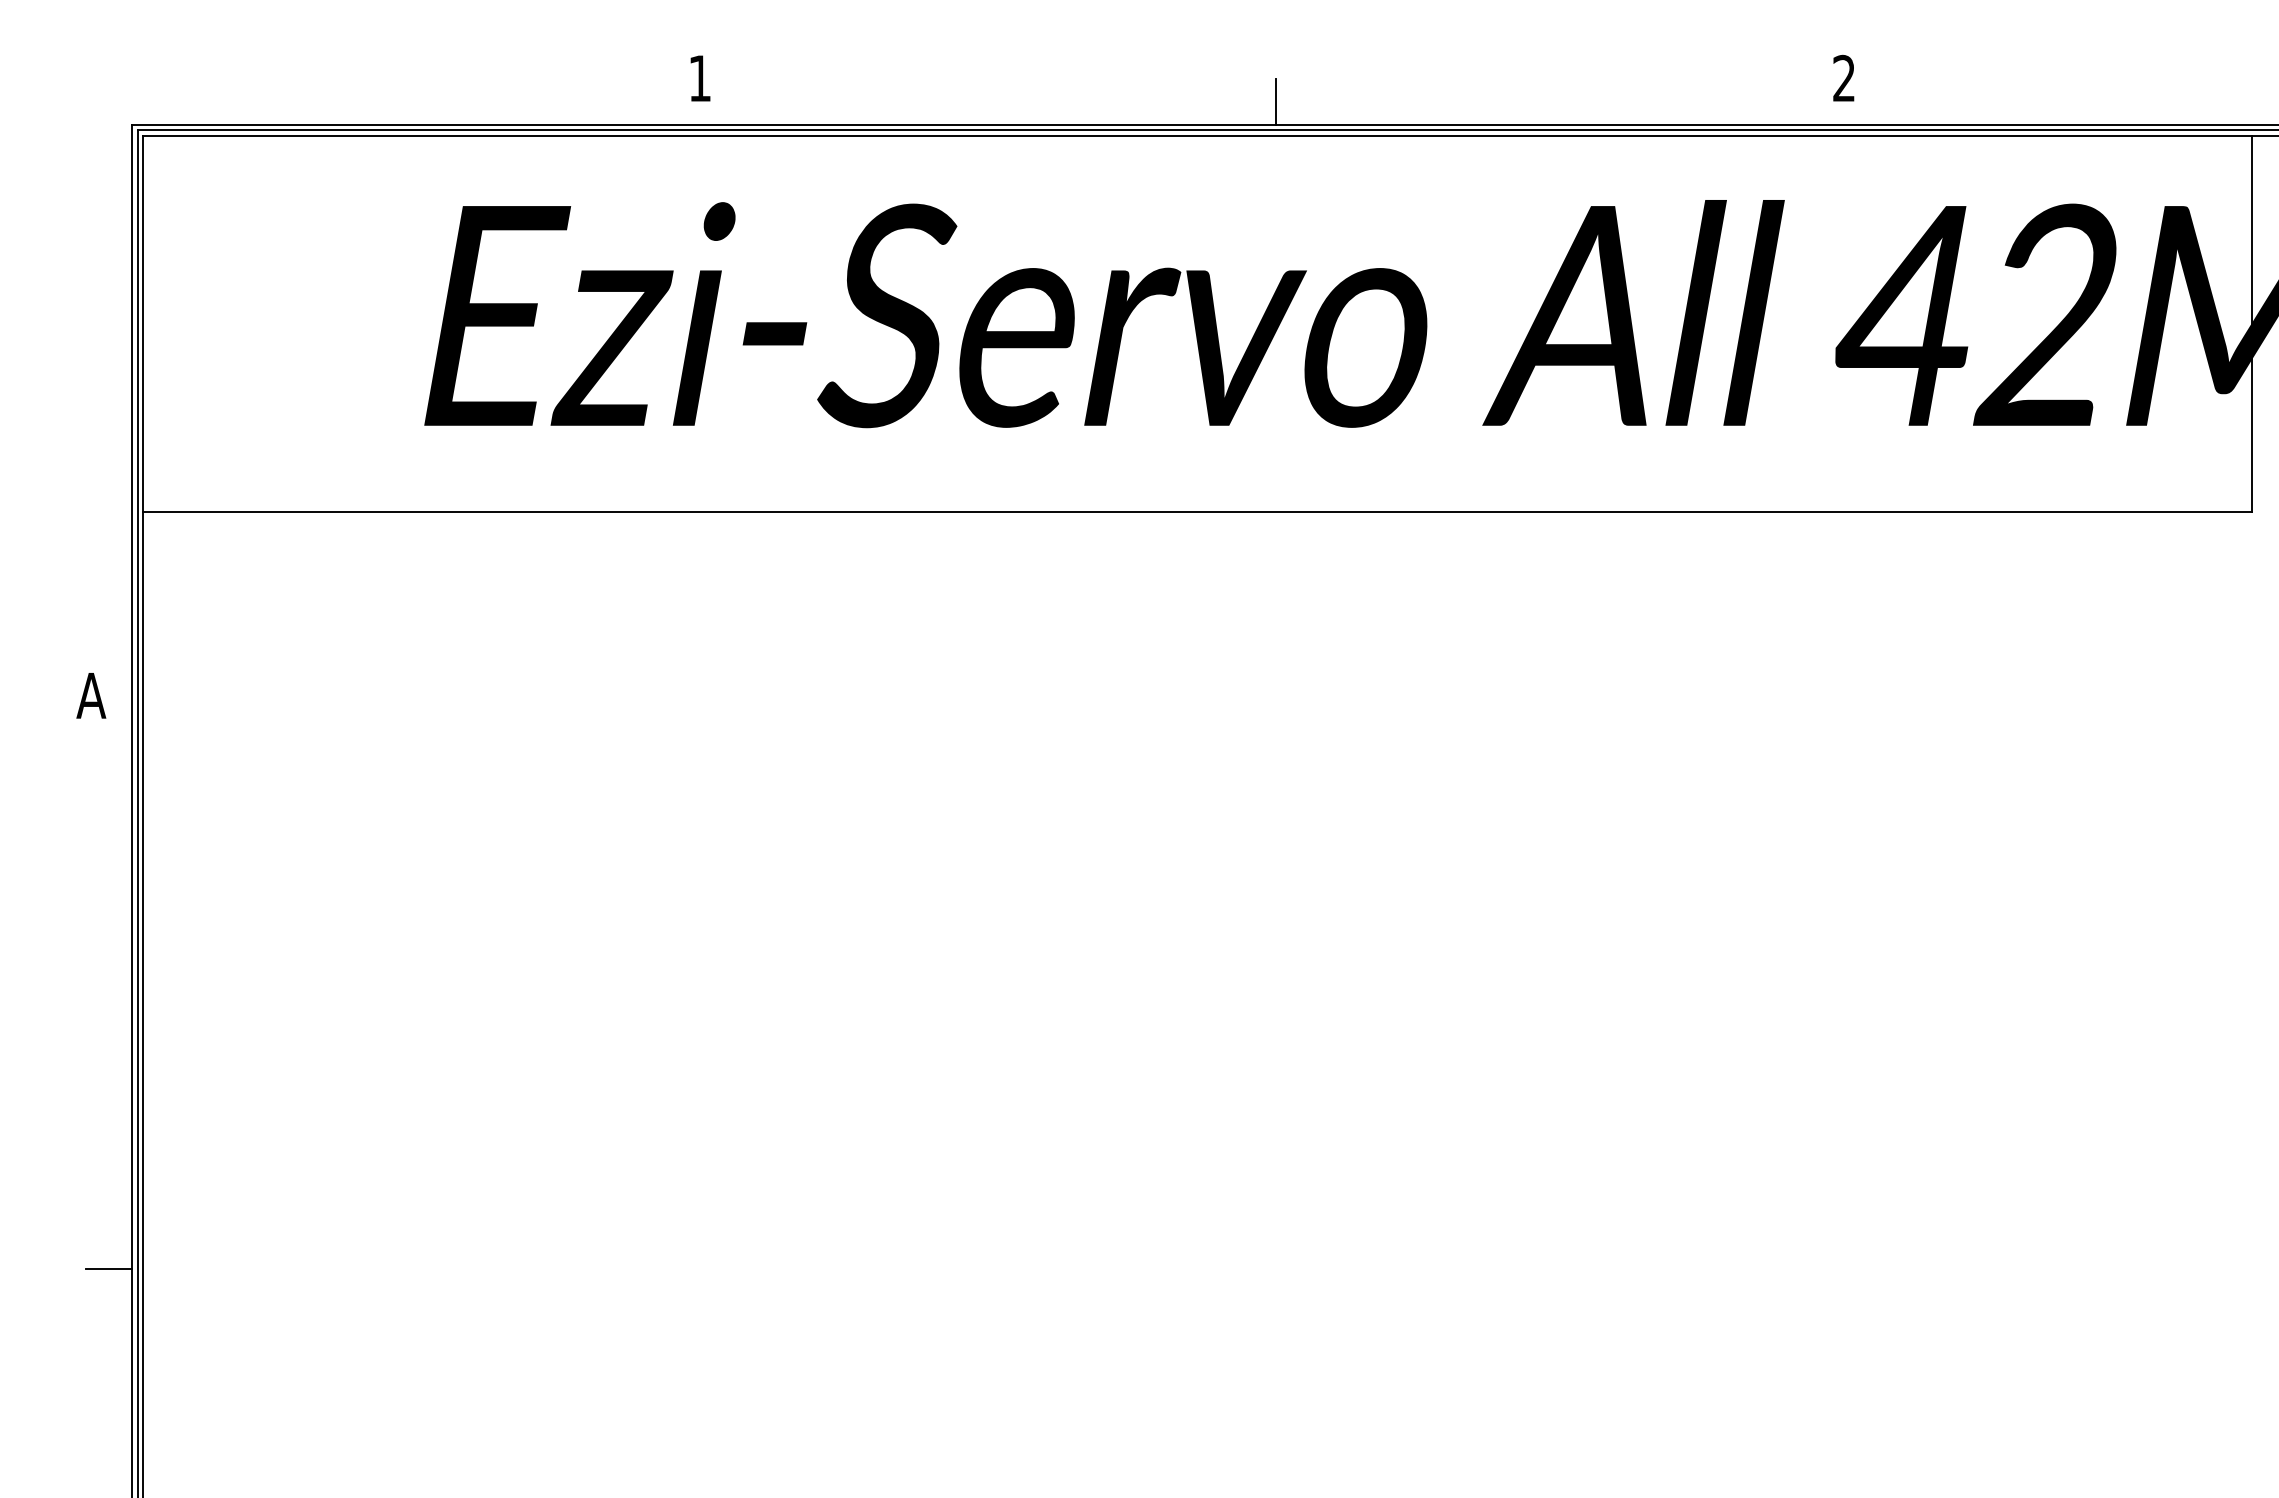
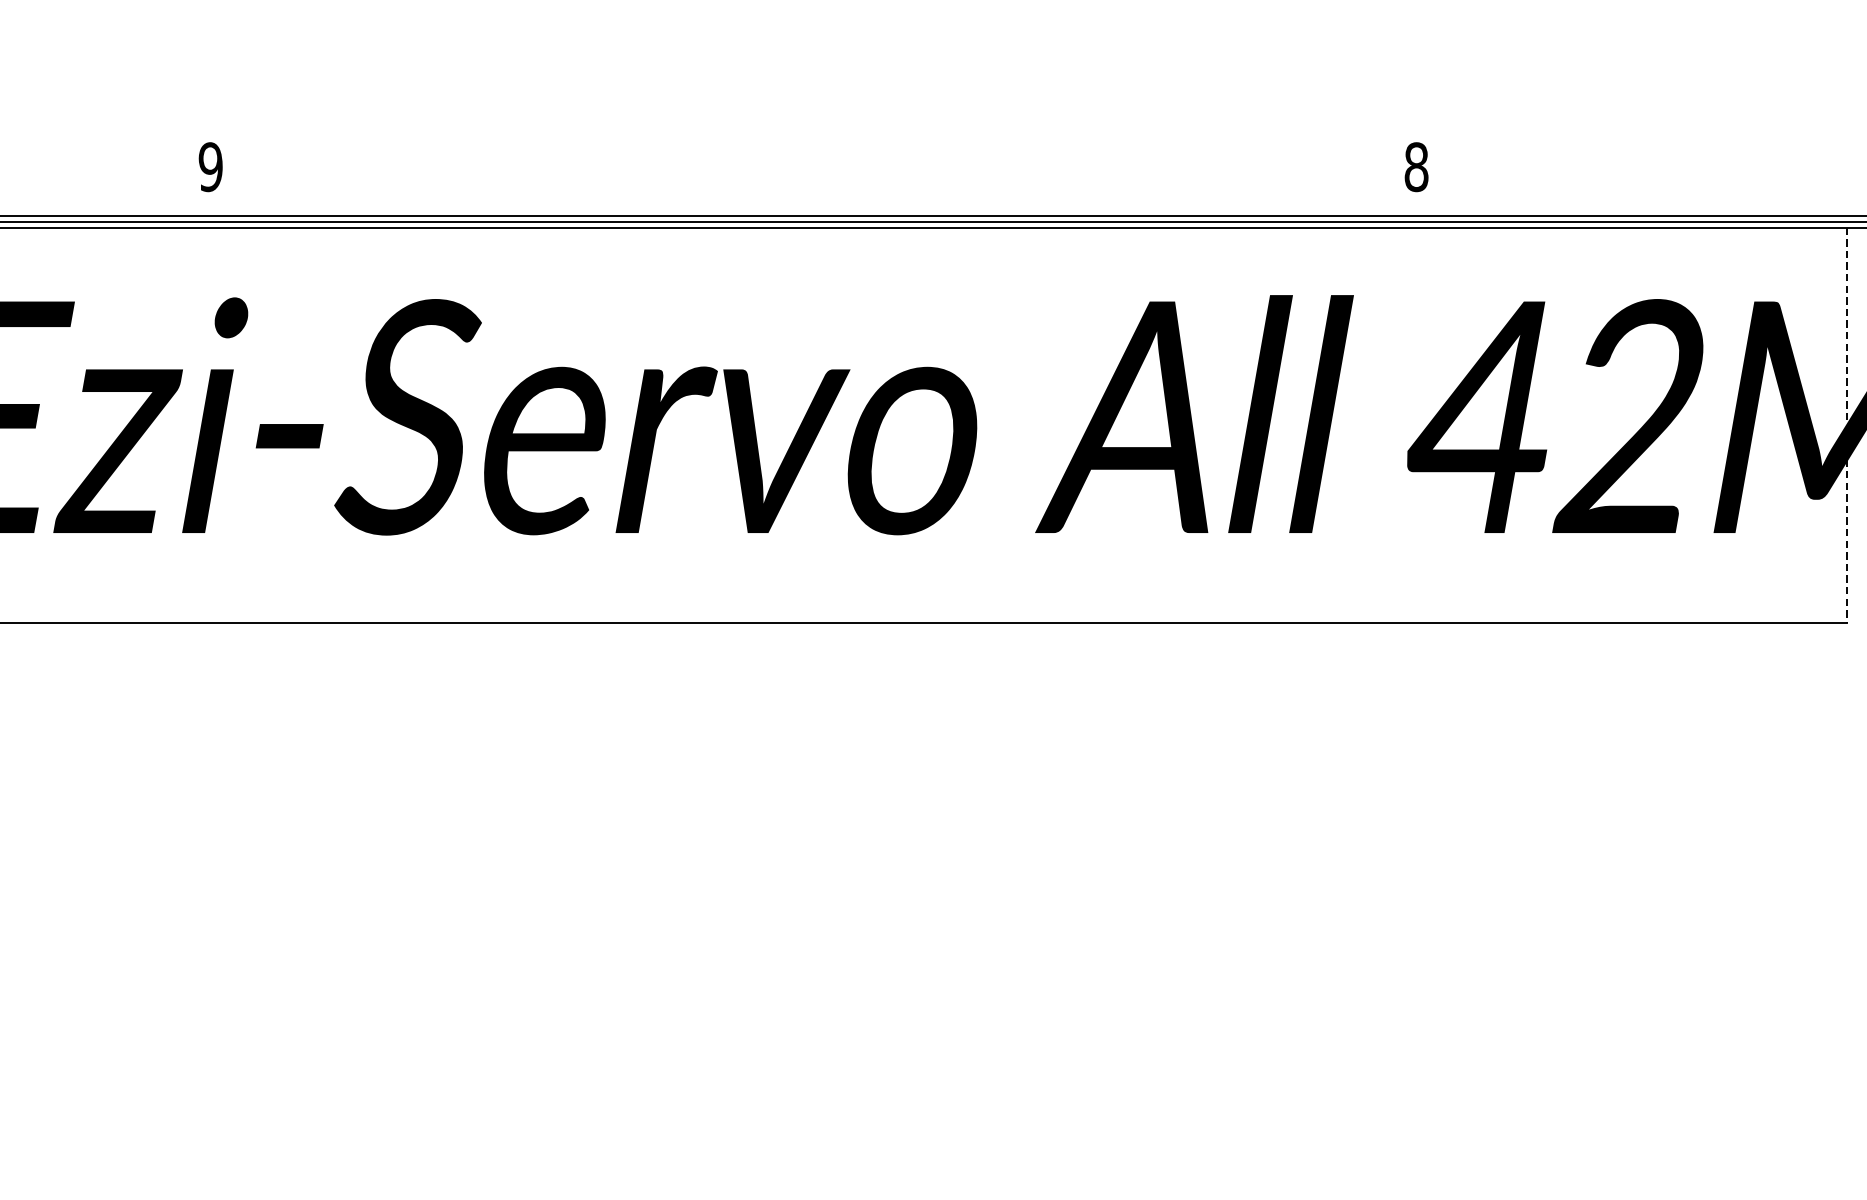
text: (699, 78) -> (210, 167), 1 -> 9
text: (1844, 78) -> (1416, 167), 2 -> 8
line: (1275, 101) -> (817, 191), removed
line: (2252, 323) -> (1846, 425), solid -> dashed

